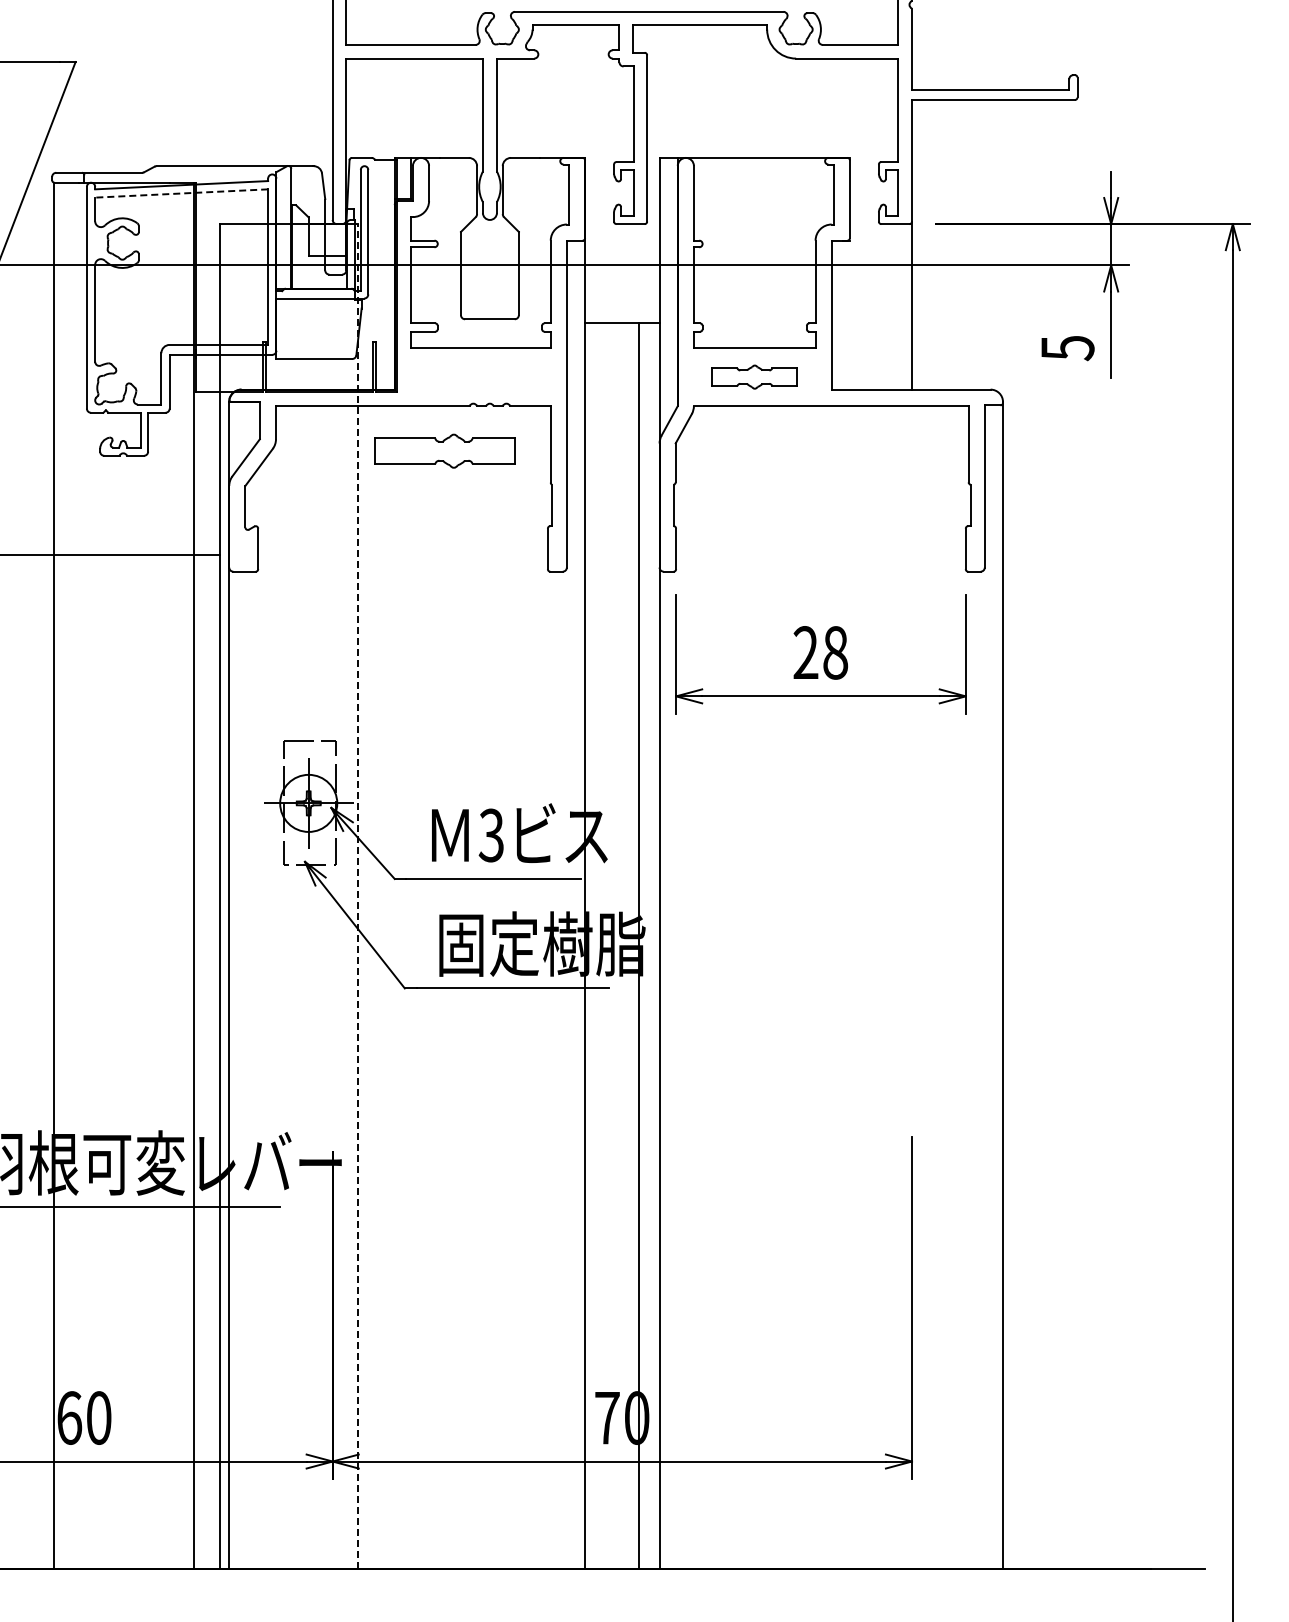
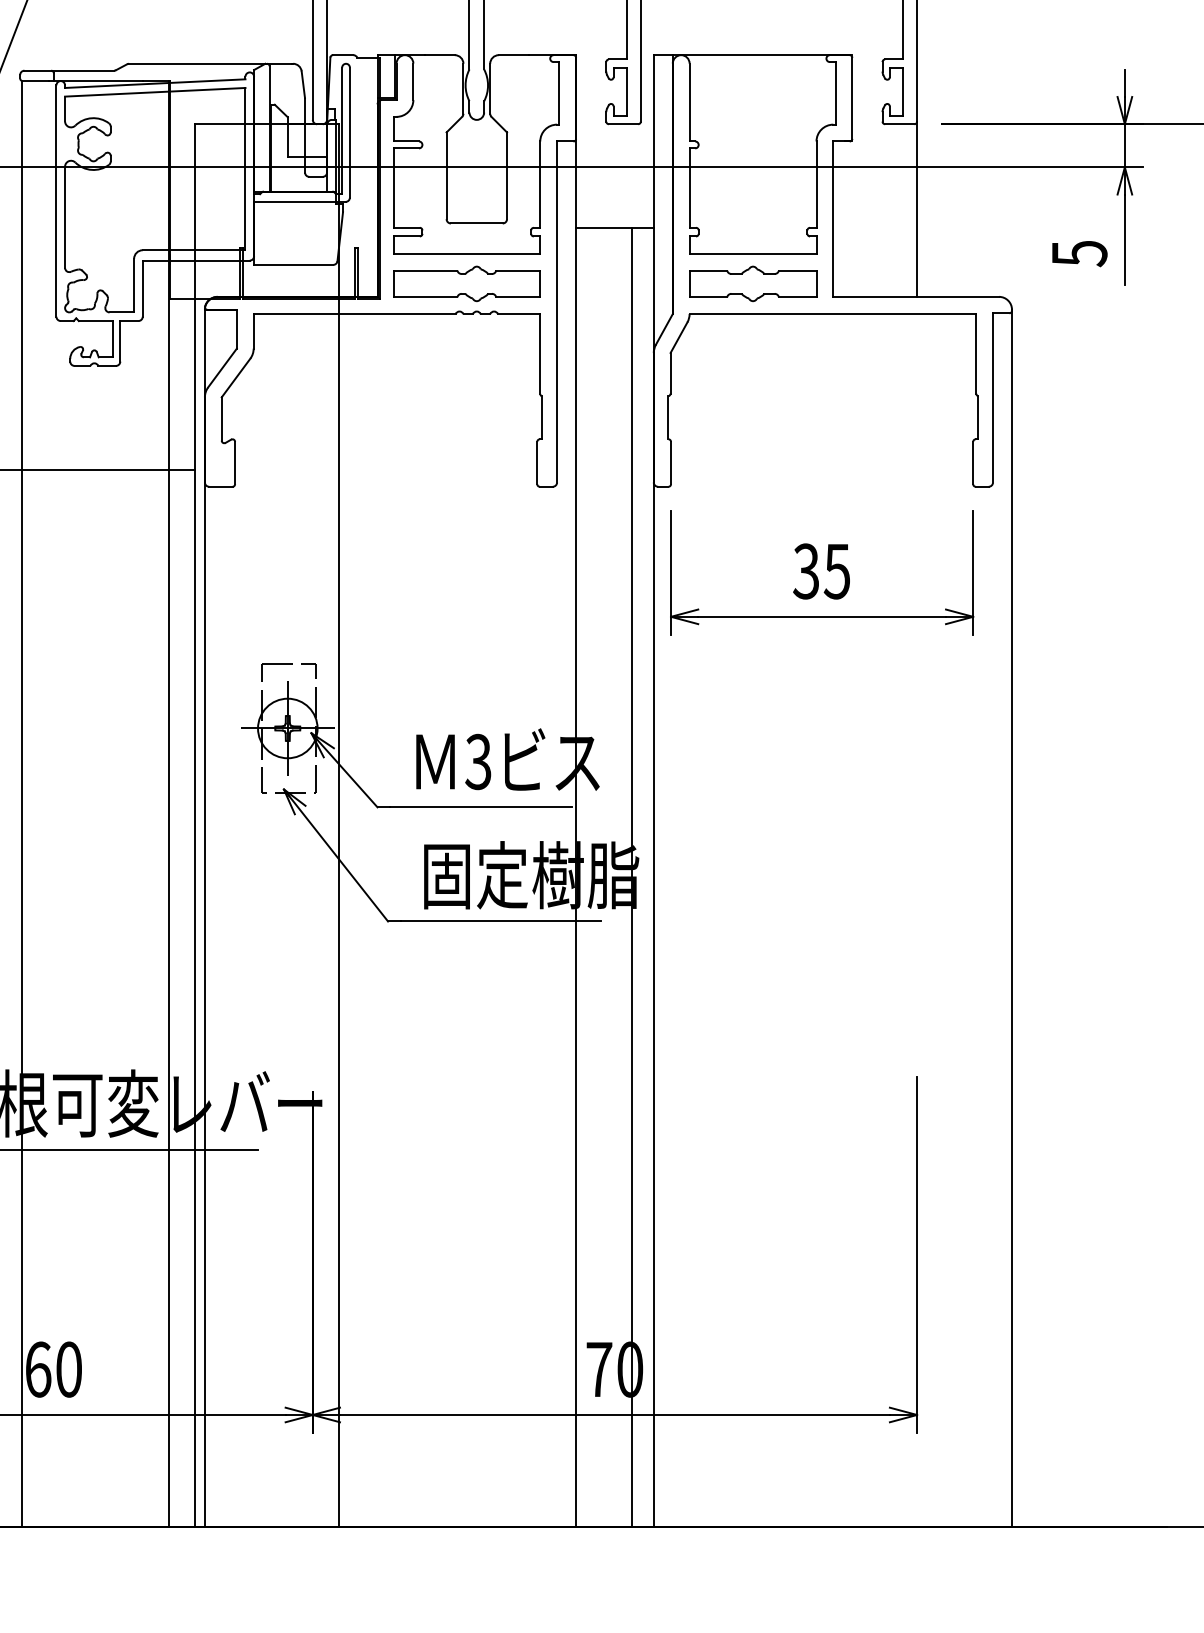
line: (181, 193) -> (155, 92), dashed -> solid
part: (754, 376) -> (752, 283), size x1.43
part: (444, 450) -> (466, 283), moved
text: (820, 652) -> (821, 571), 28 -> 35
line: (357, 896) -> (338, 825), dashed -> solid

